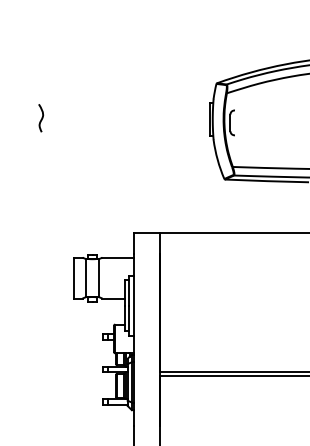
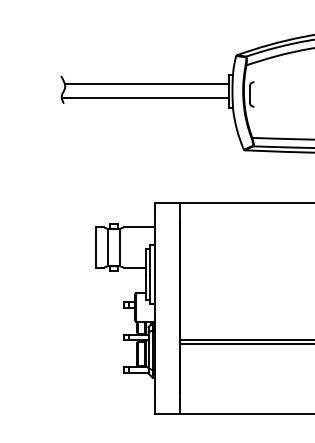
line: (125, 111) -> (146, 83), added
line: (124, 126) -> (145, 98), added

